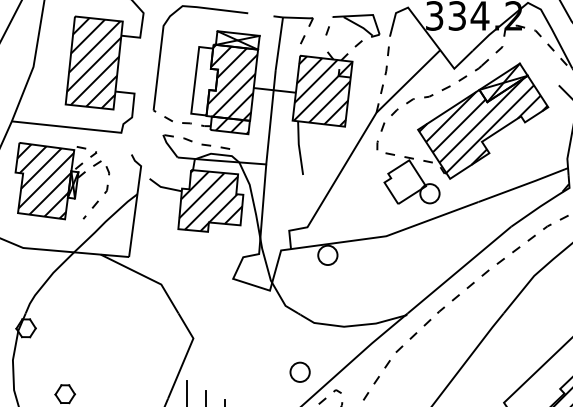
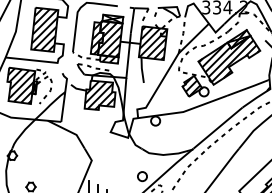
hatch: (205, 81) -> (97, 38), added
hatch: (403, 182) -> (191, 86), added

